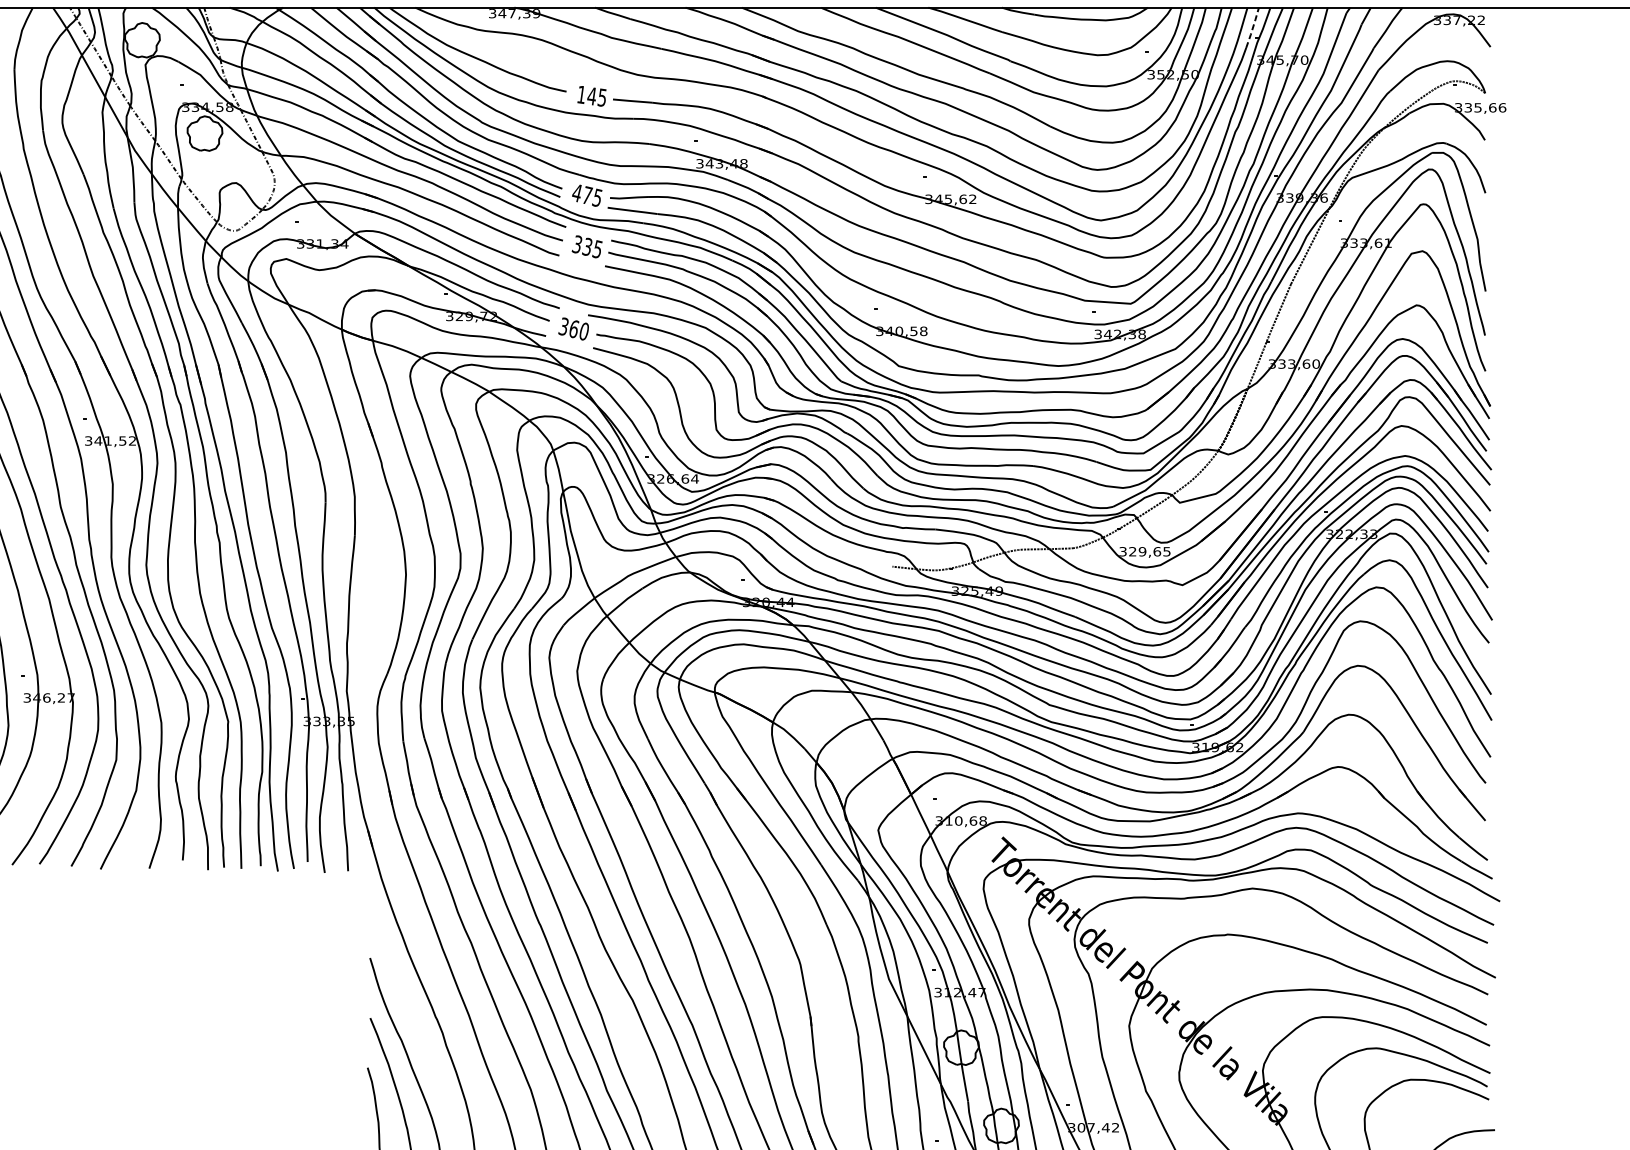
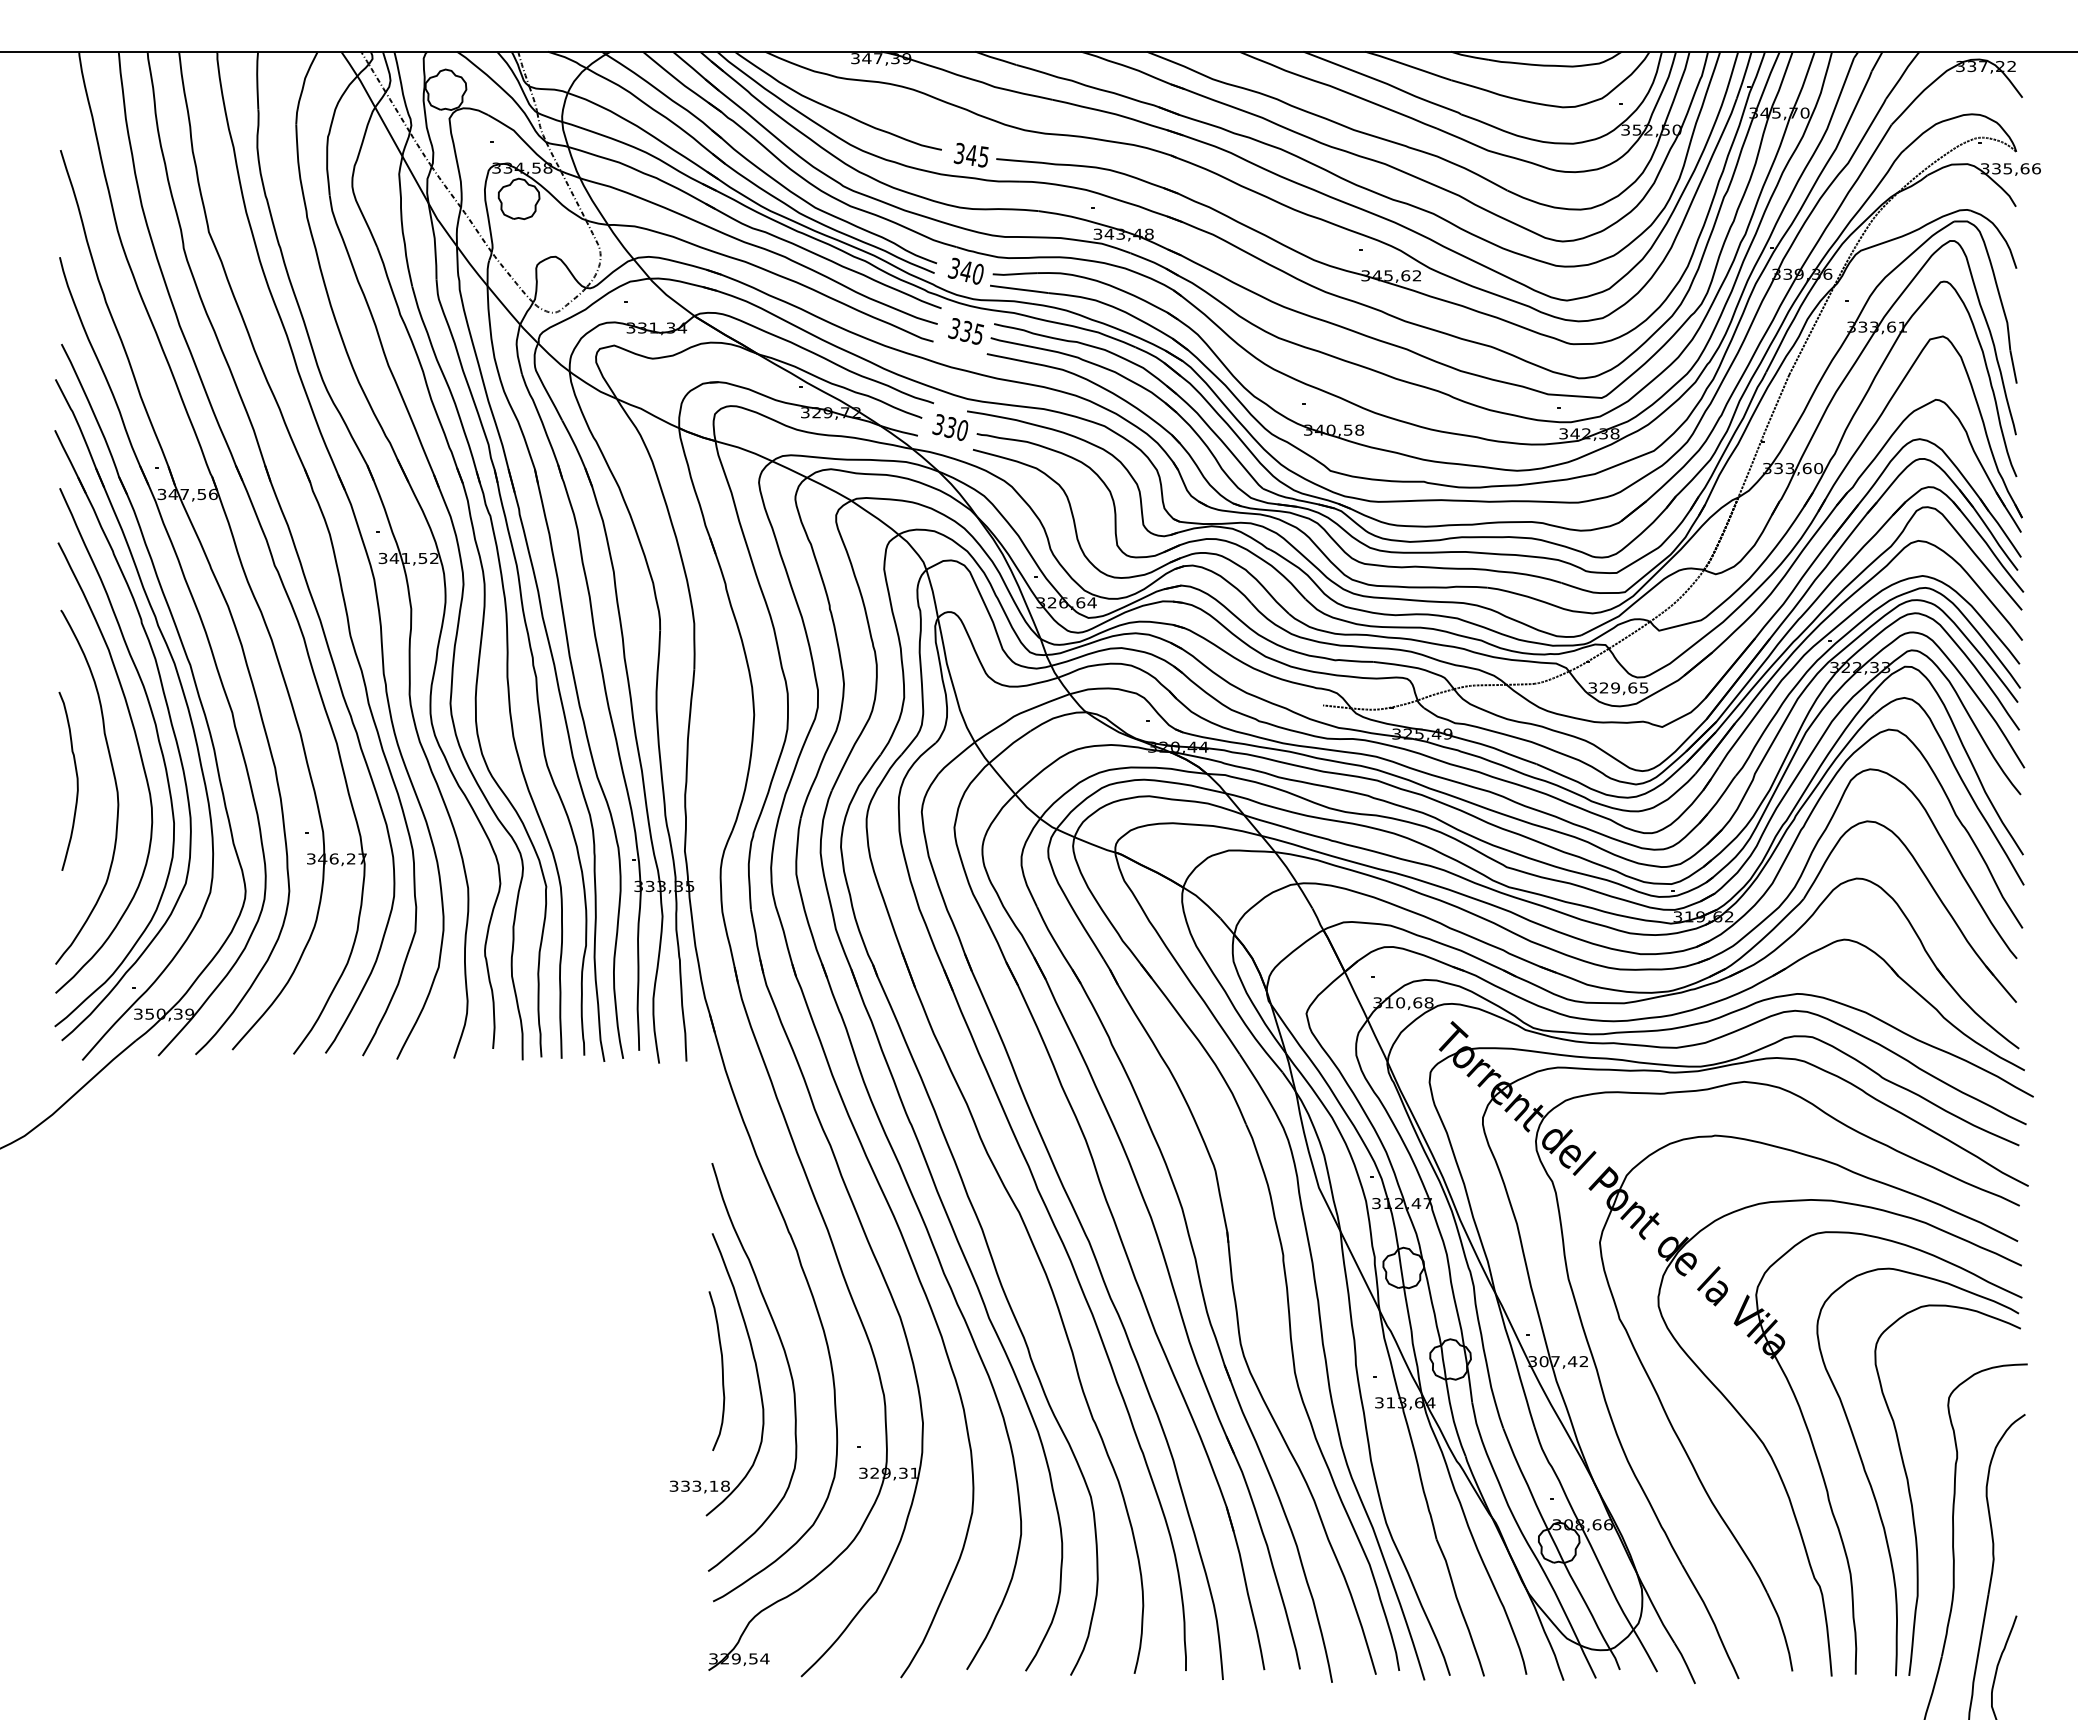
line: (1252, 28) -> (1744, 75), dashed -> solid
text: (580, 94) -> (958, 153), 145 -> 345
text: (586, 194) -> (965, 270), 475 -> 340
text: (573, 329) -> (950, 427), 360 -> 330

